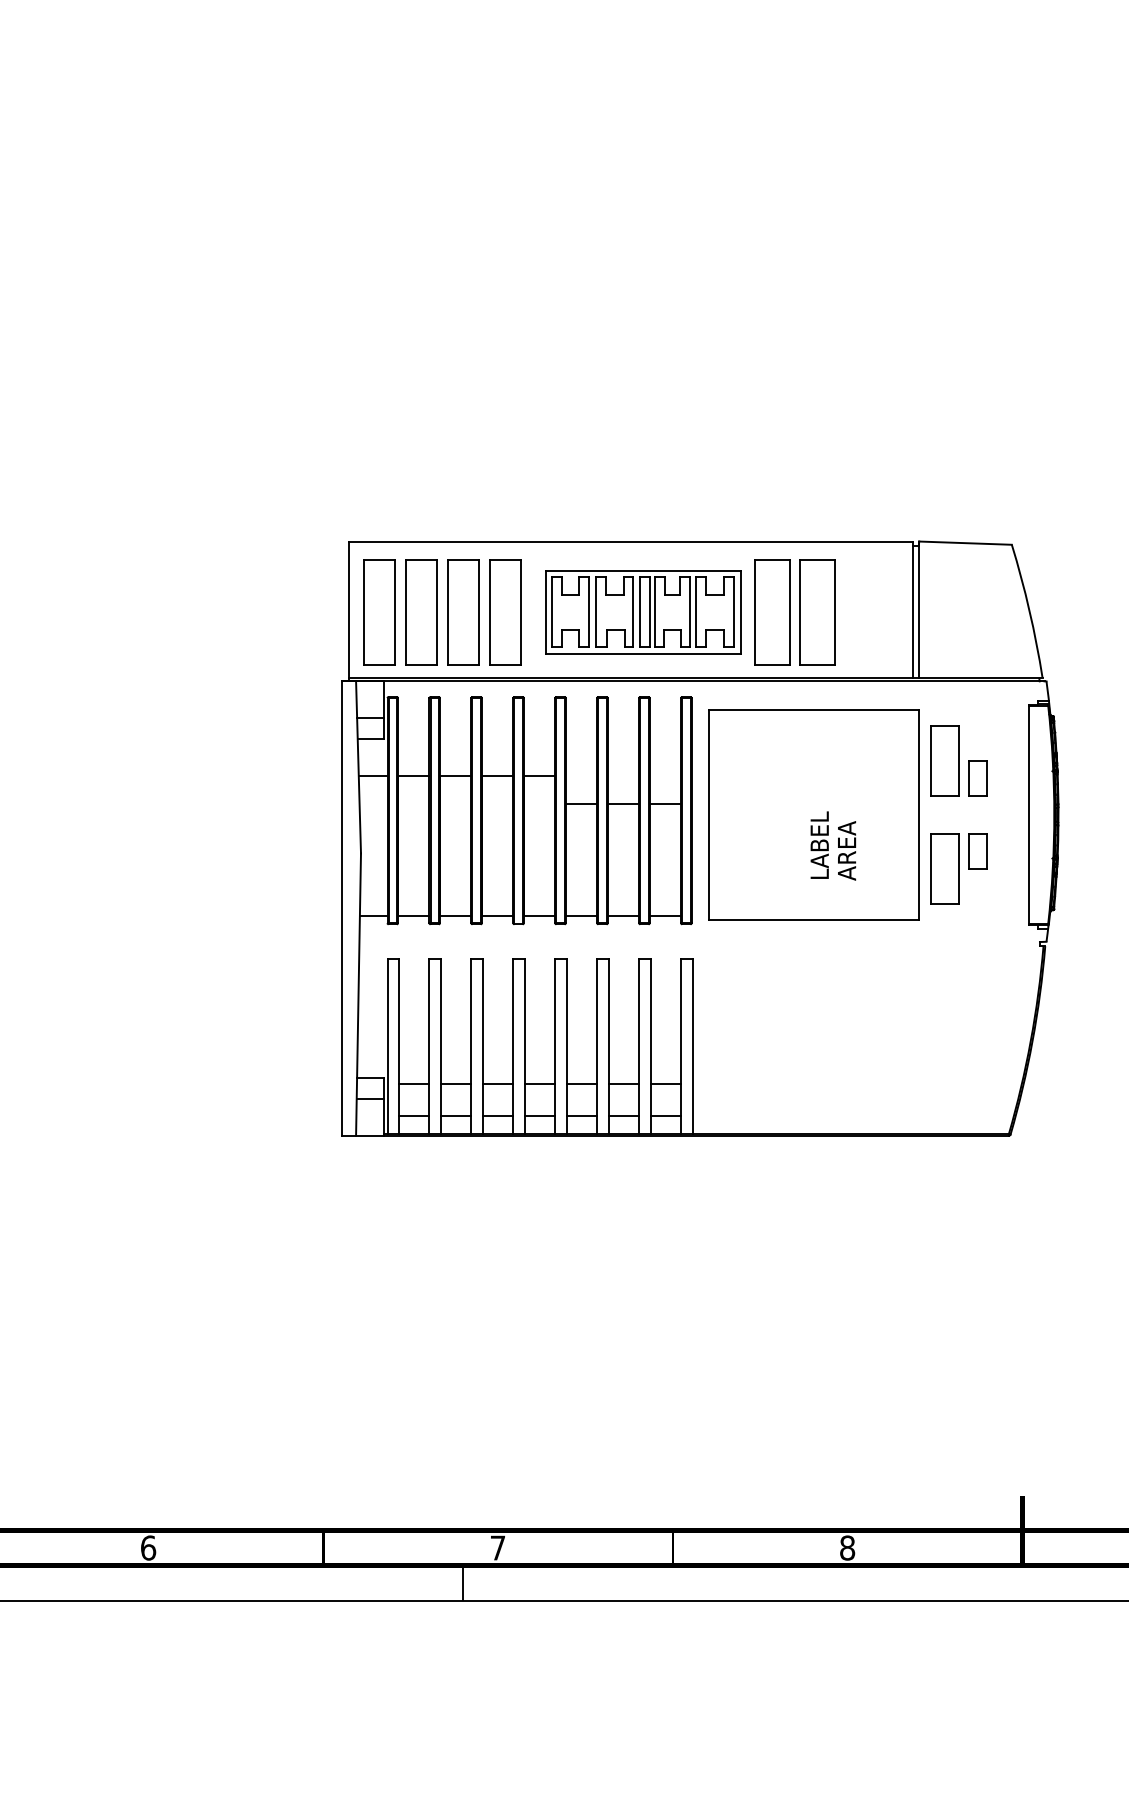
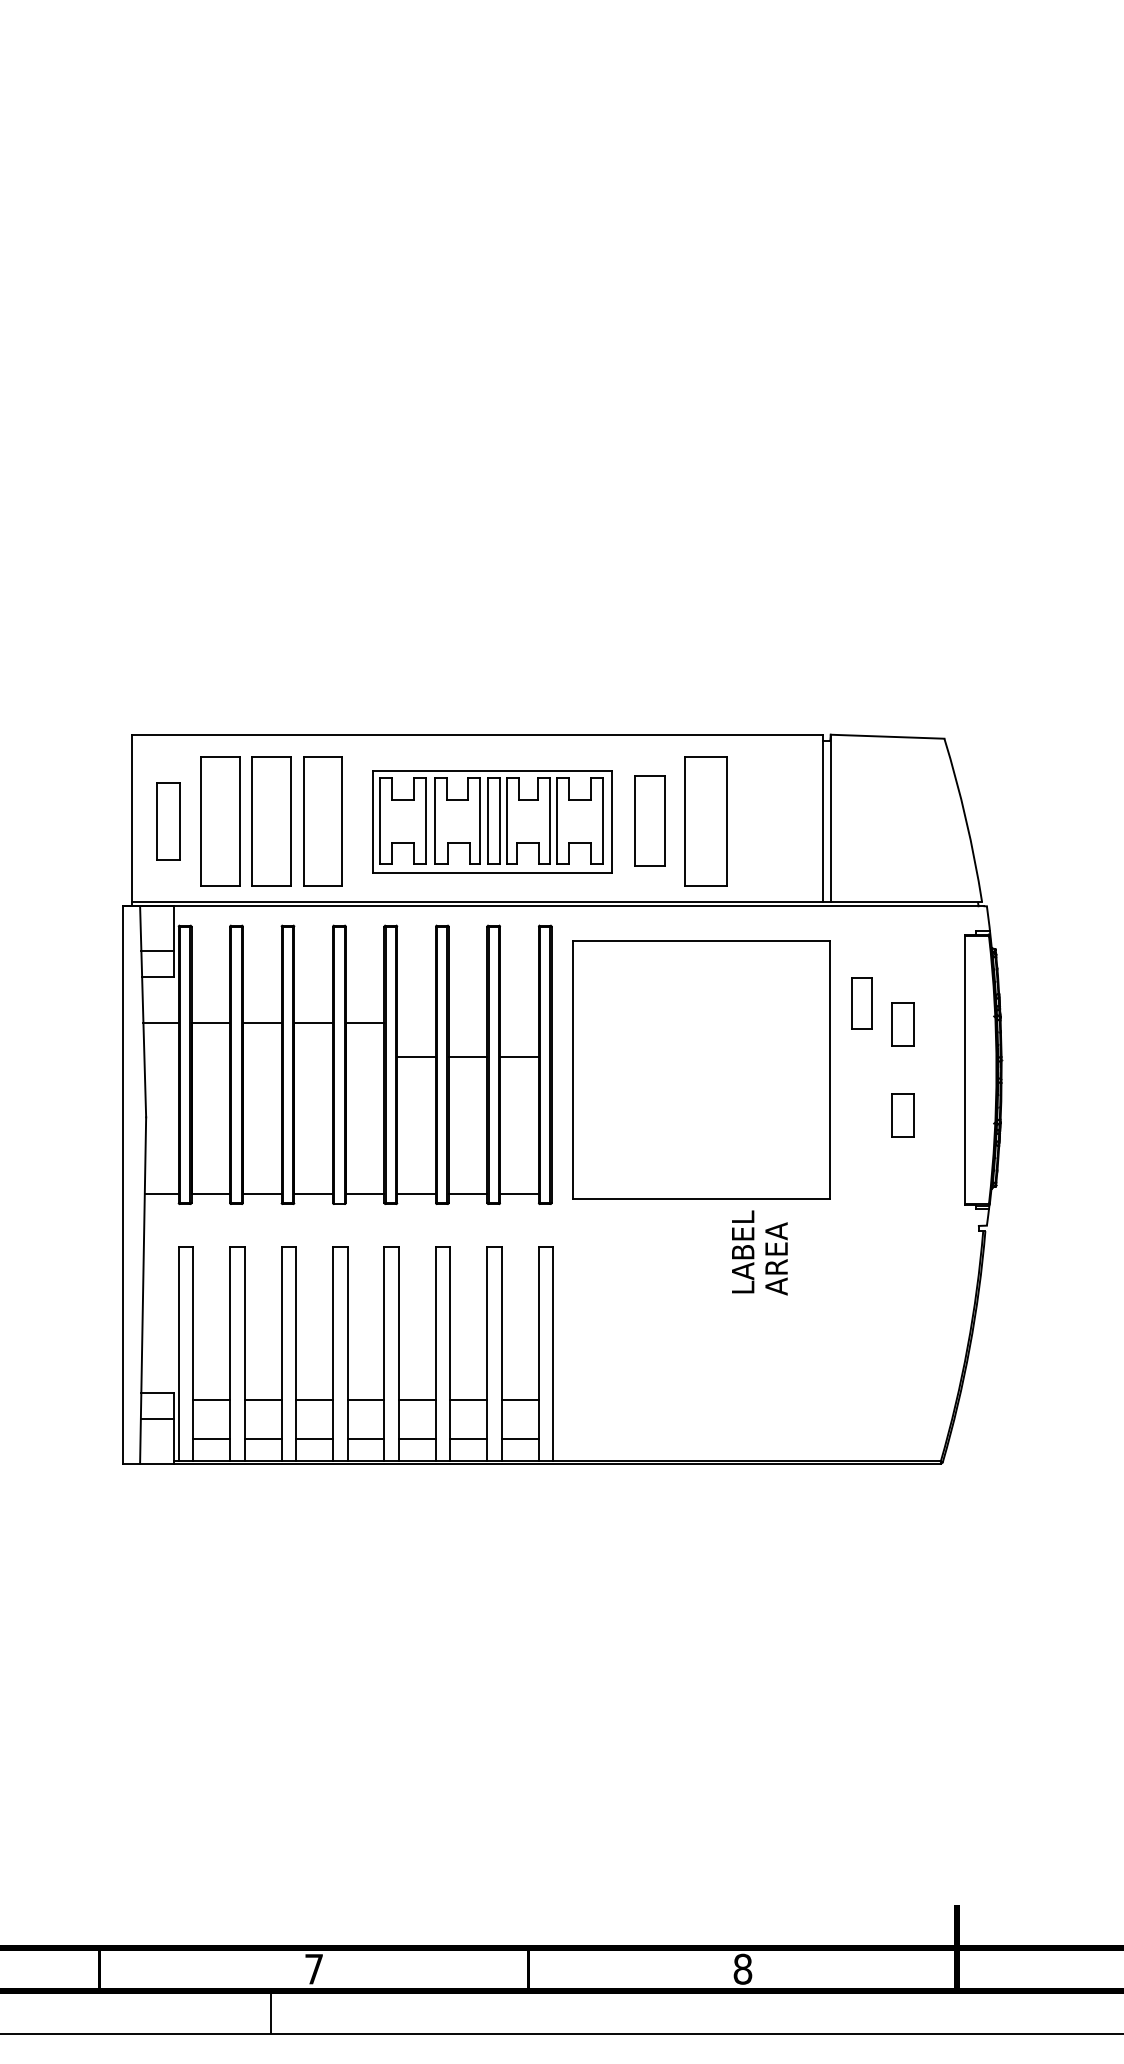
part: (379, 612) -> (168, 821), size x0.6
part: (772, 612) -> (650, 821), size x0.7
part: (944, 760) -> (861, 1003), size x0.6
text: (832, 845) -> (758, 1252), moved
part: (944, 868) -> (861, 1135), removed

